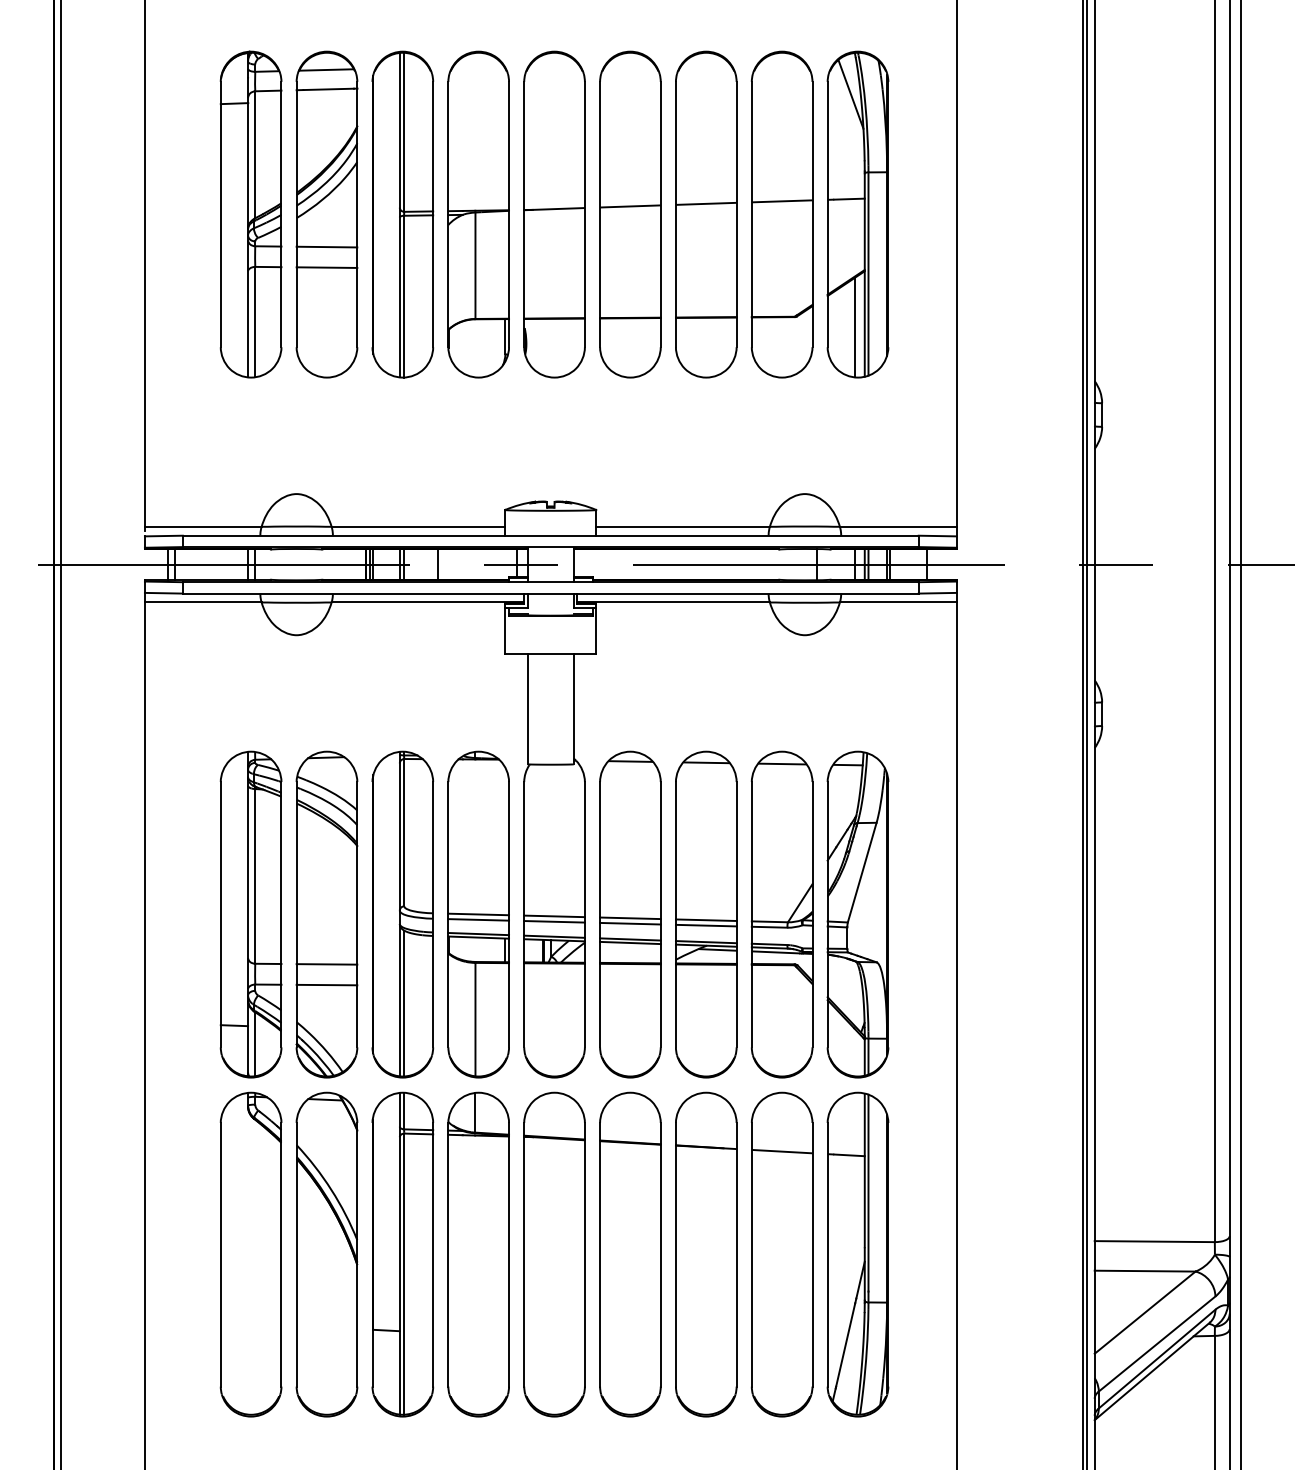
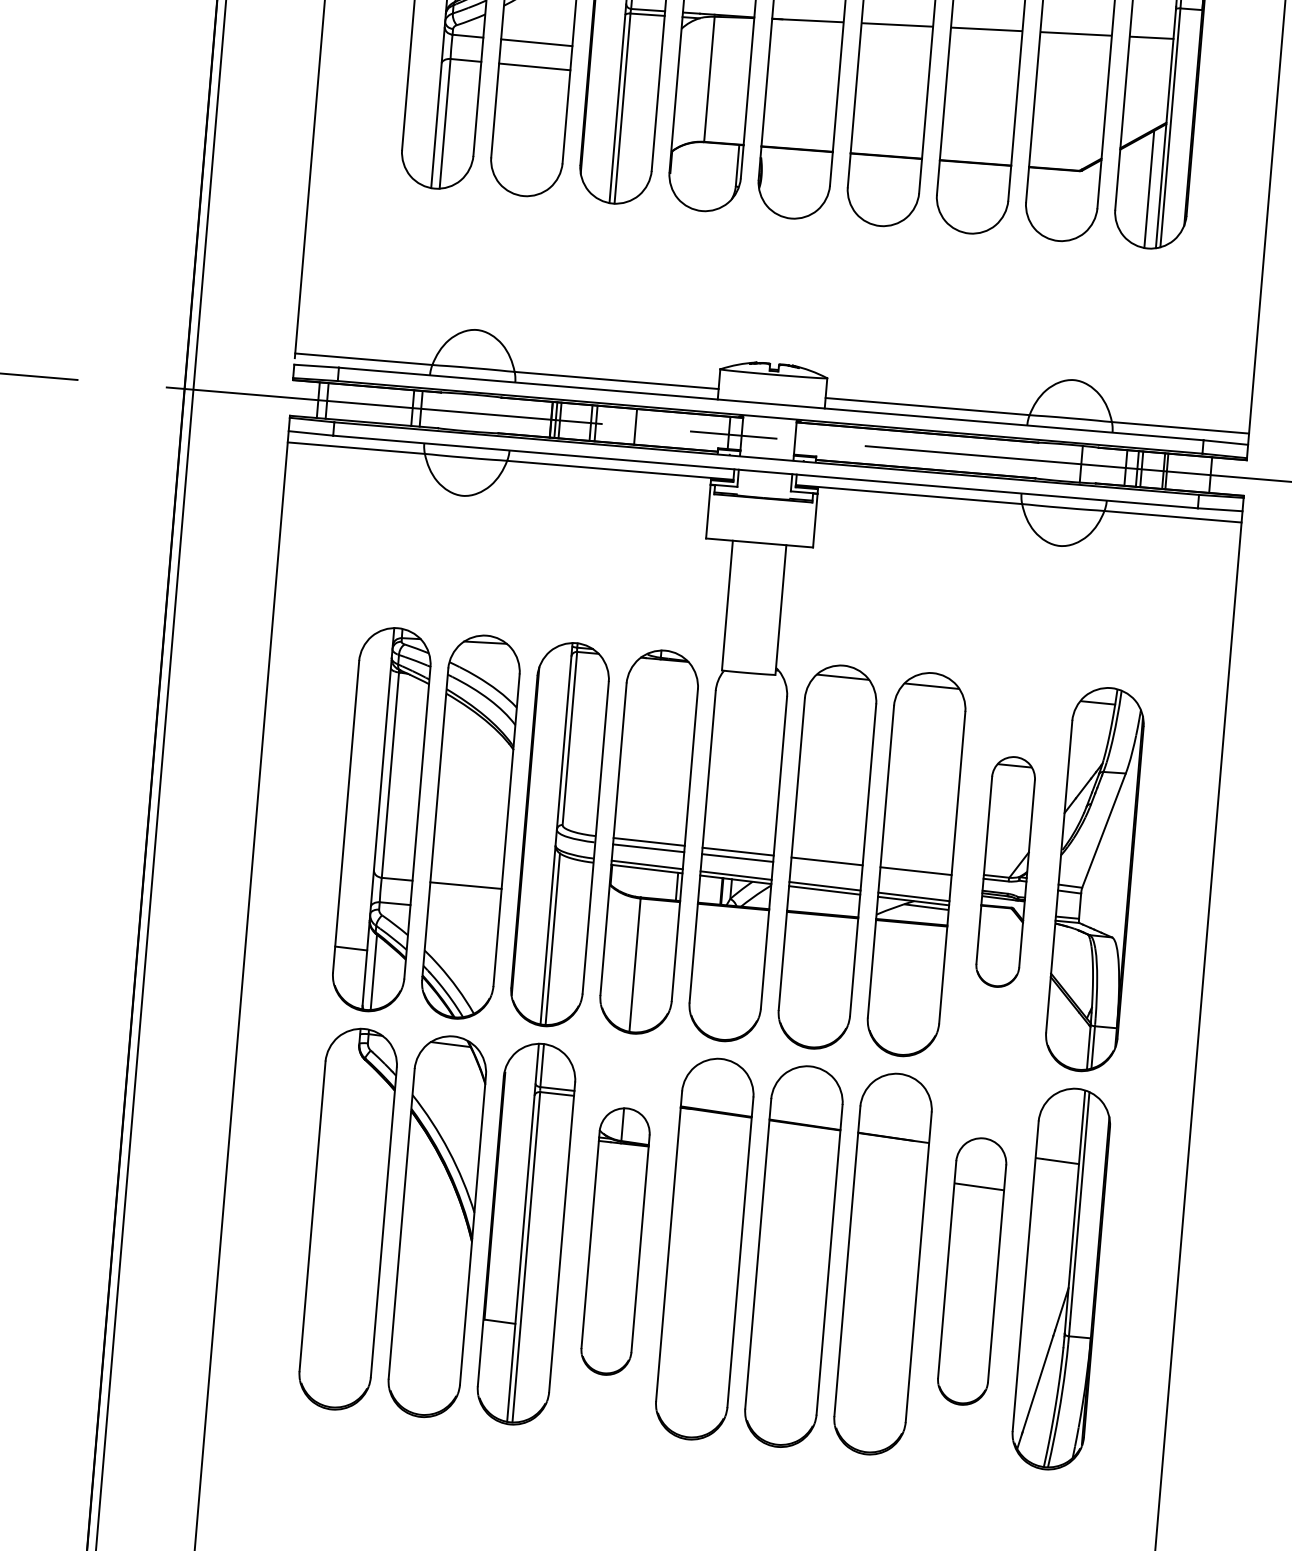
part: (781, 914) -> (1005, 871), size x0.6
line: (630, 923) -> (826, 867), removed
line: (705, 925) -> (914, 877), removed
line: (326, 984) -> (463, 909), removed
part: (478, 1254) -> (615, 1241), size x0.7
part: (781, 1254) -> (971, 1271), size x0.7

